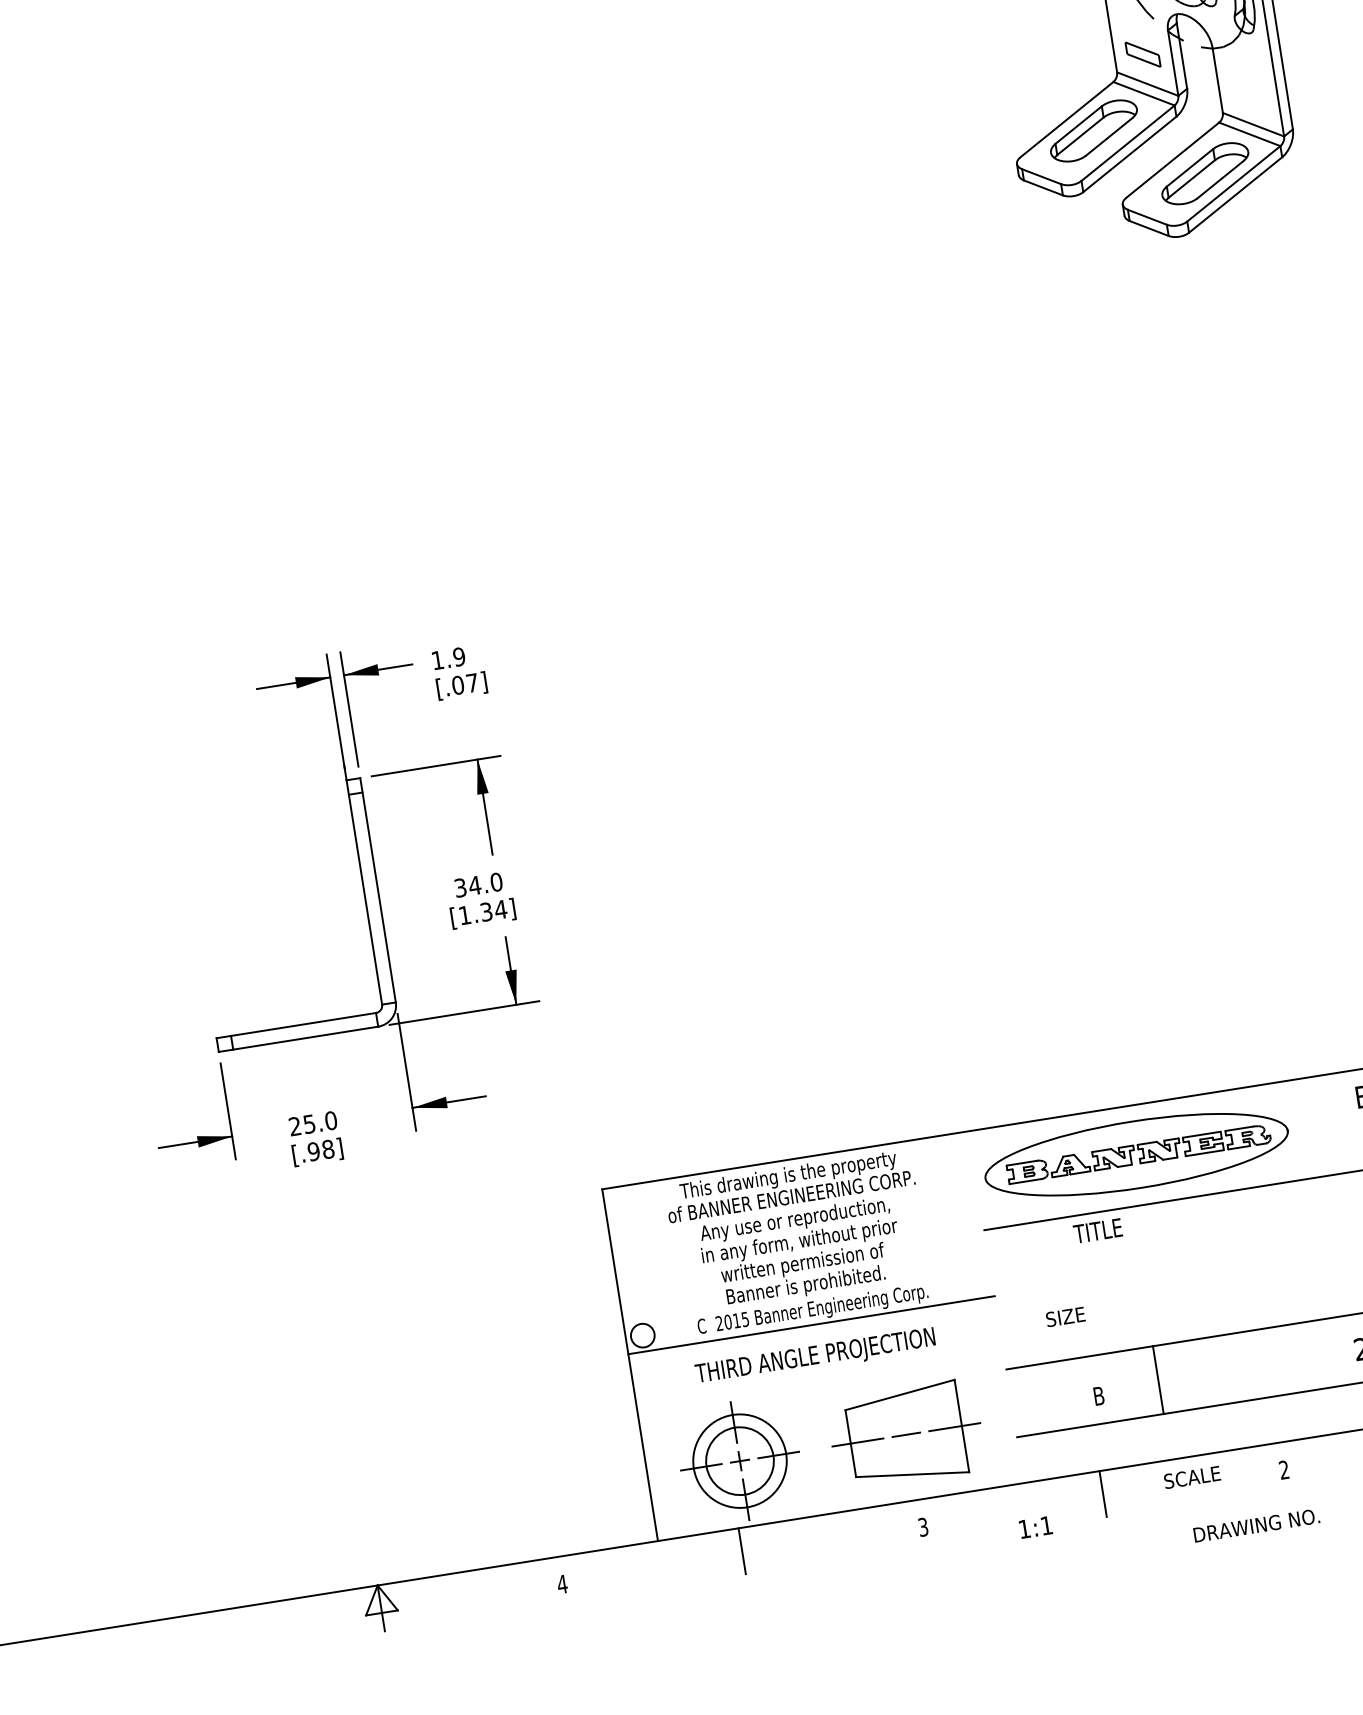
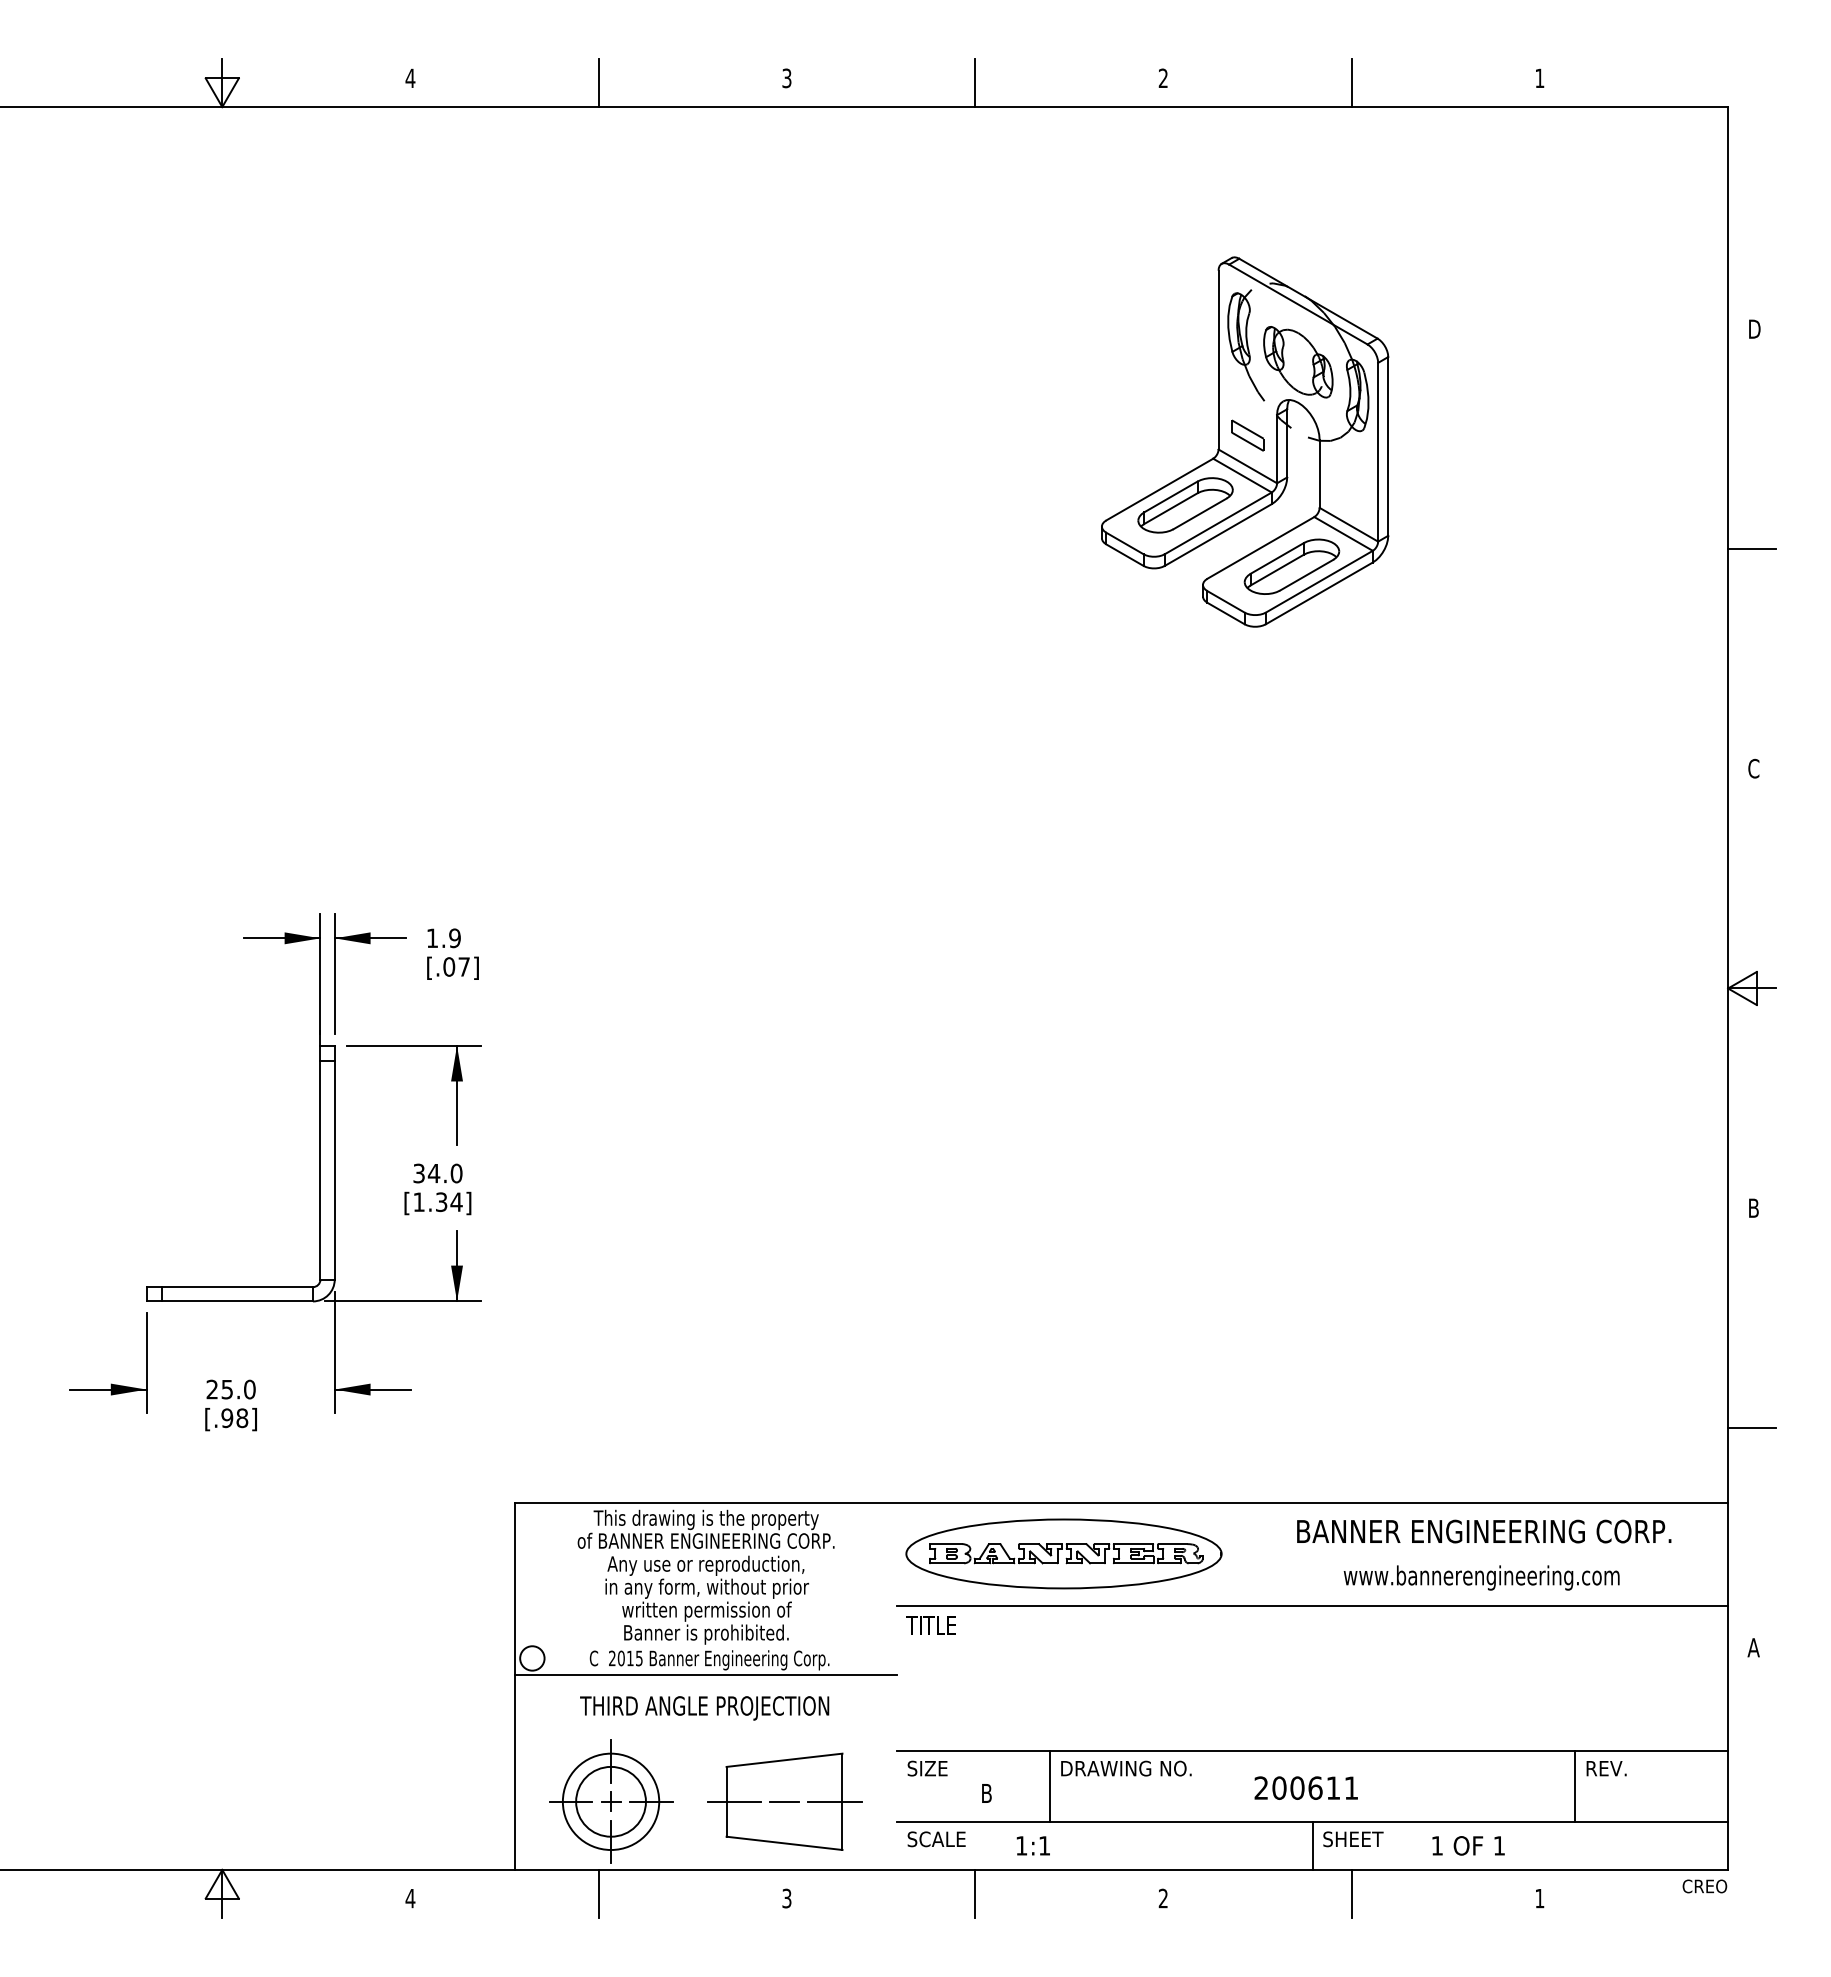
text: (1097, 1231) -> (930, 1625), moved
text: (1065, 1316) -> (927, 1768), moved
text: (1192, 1477) -> (936, 1839), moved
text: (1256, 1525) -> (1126, 1768), moved
text: (1034, 1527) -> (1032, 1845), moved

